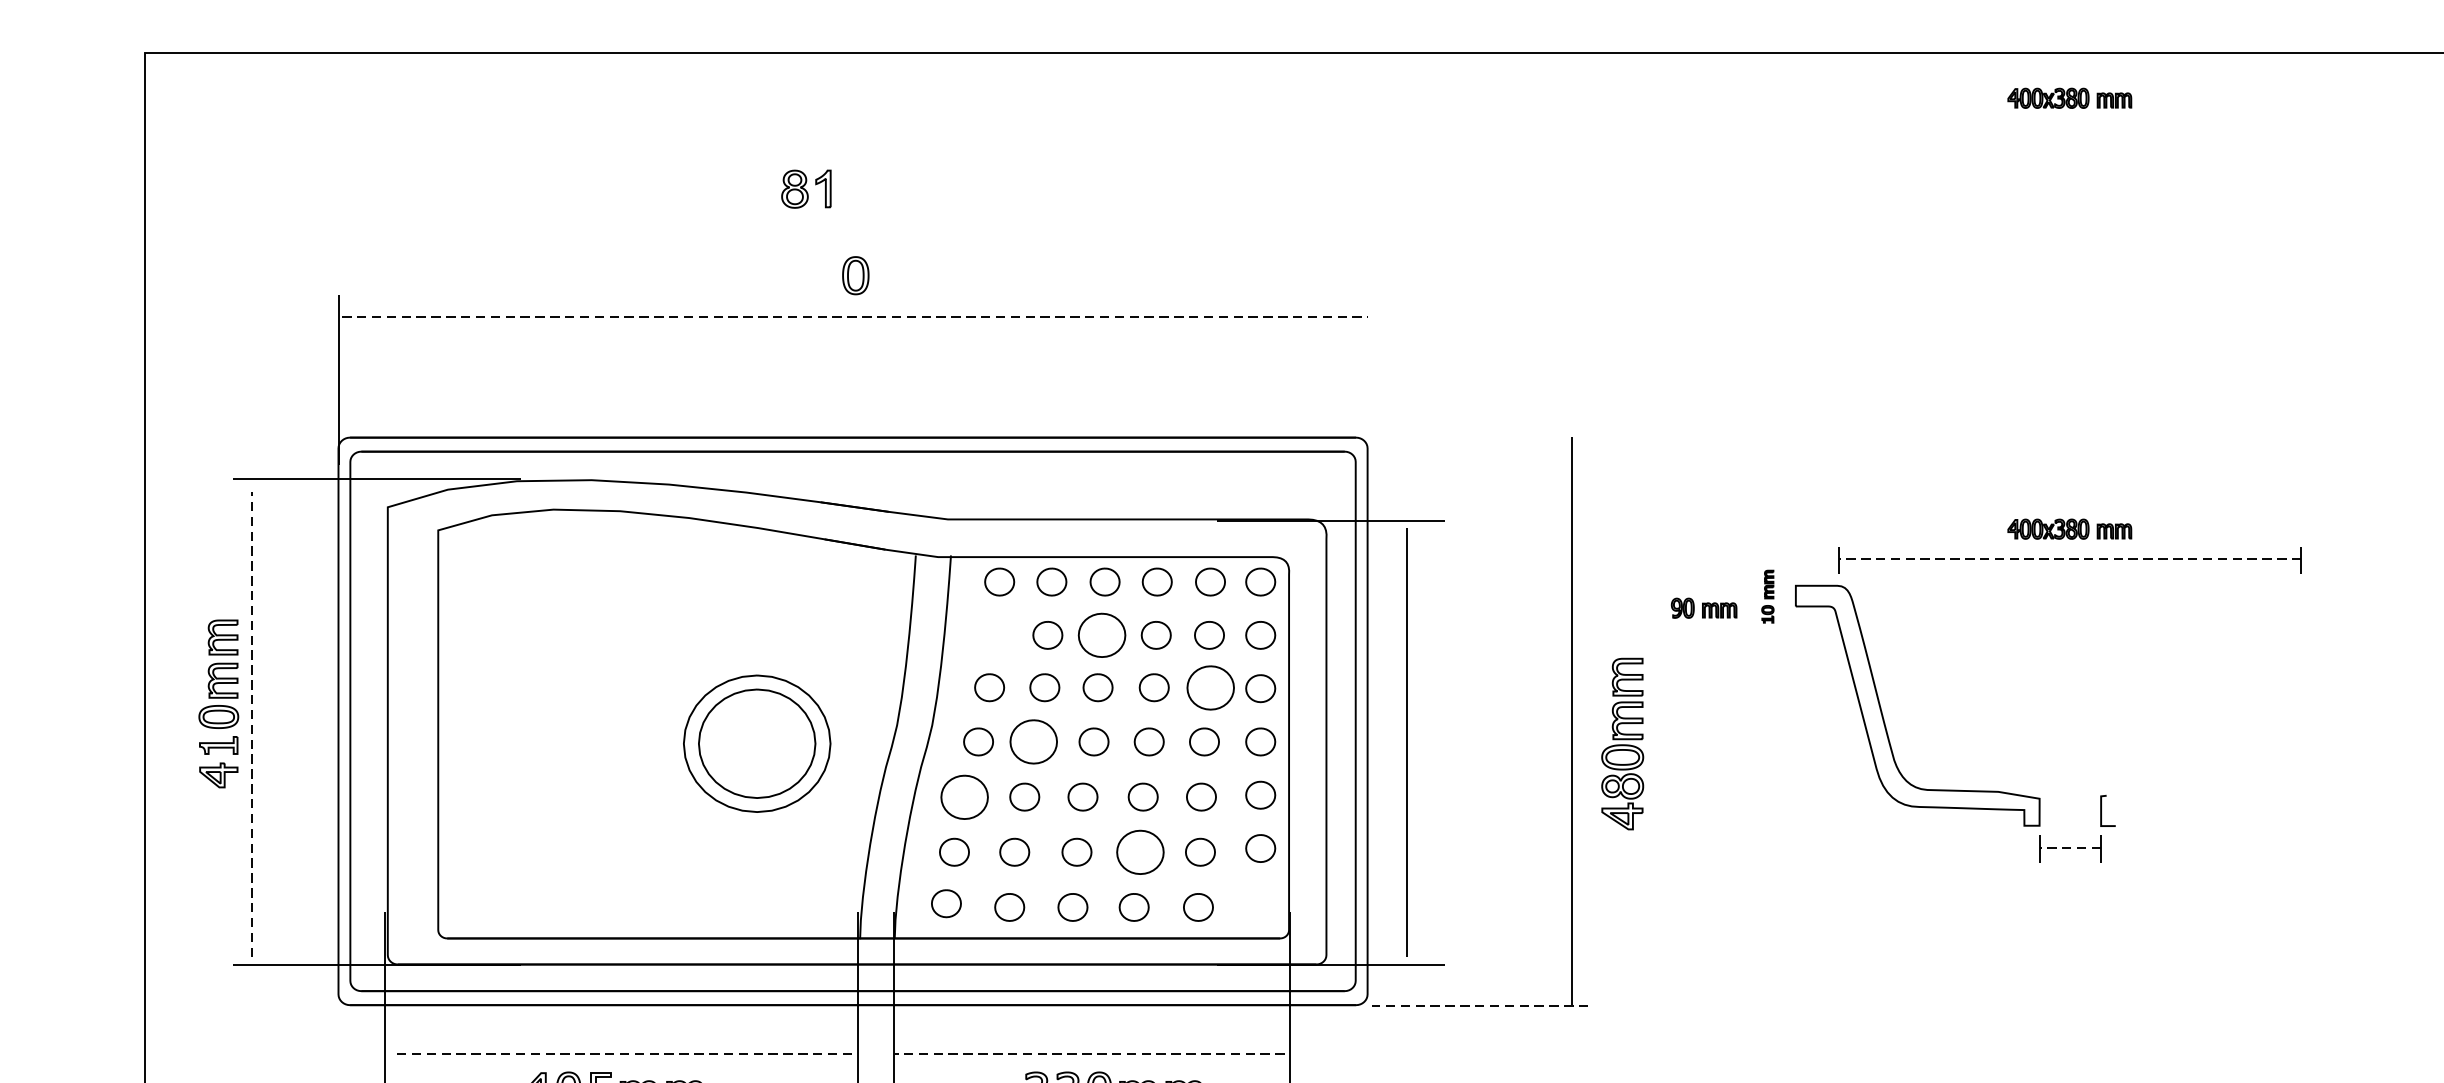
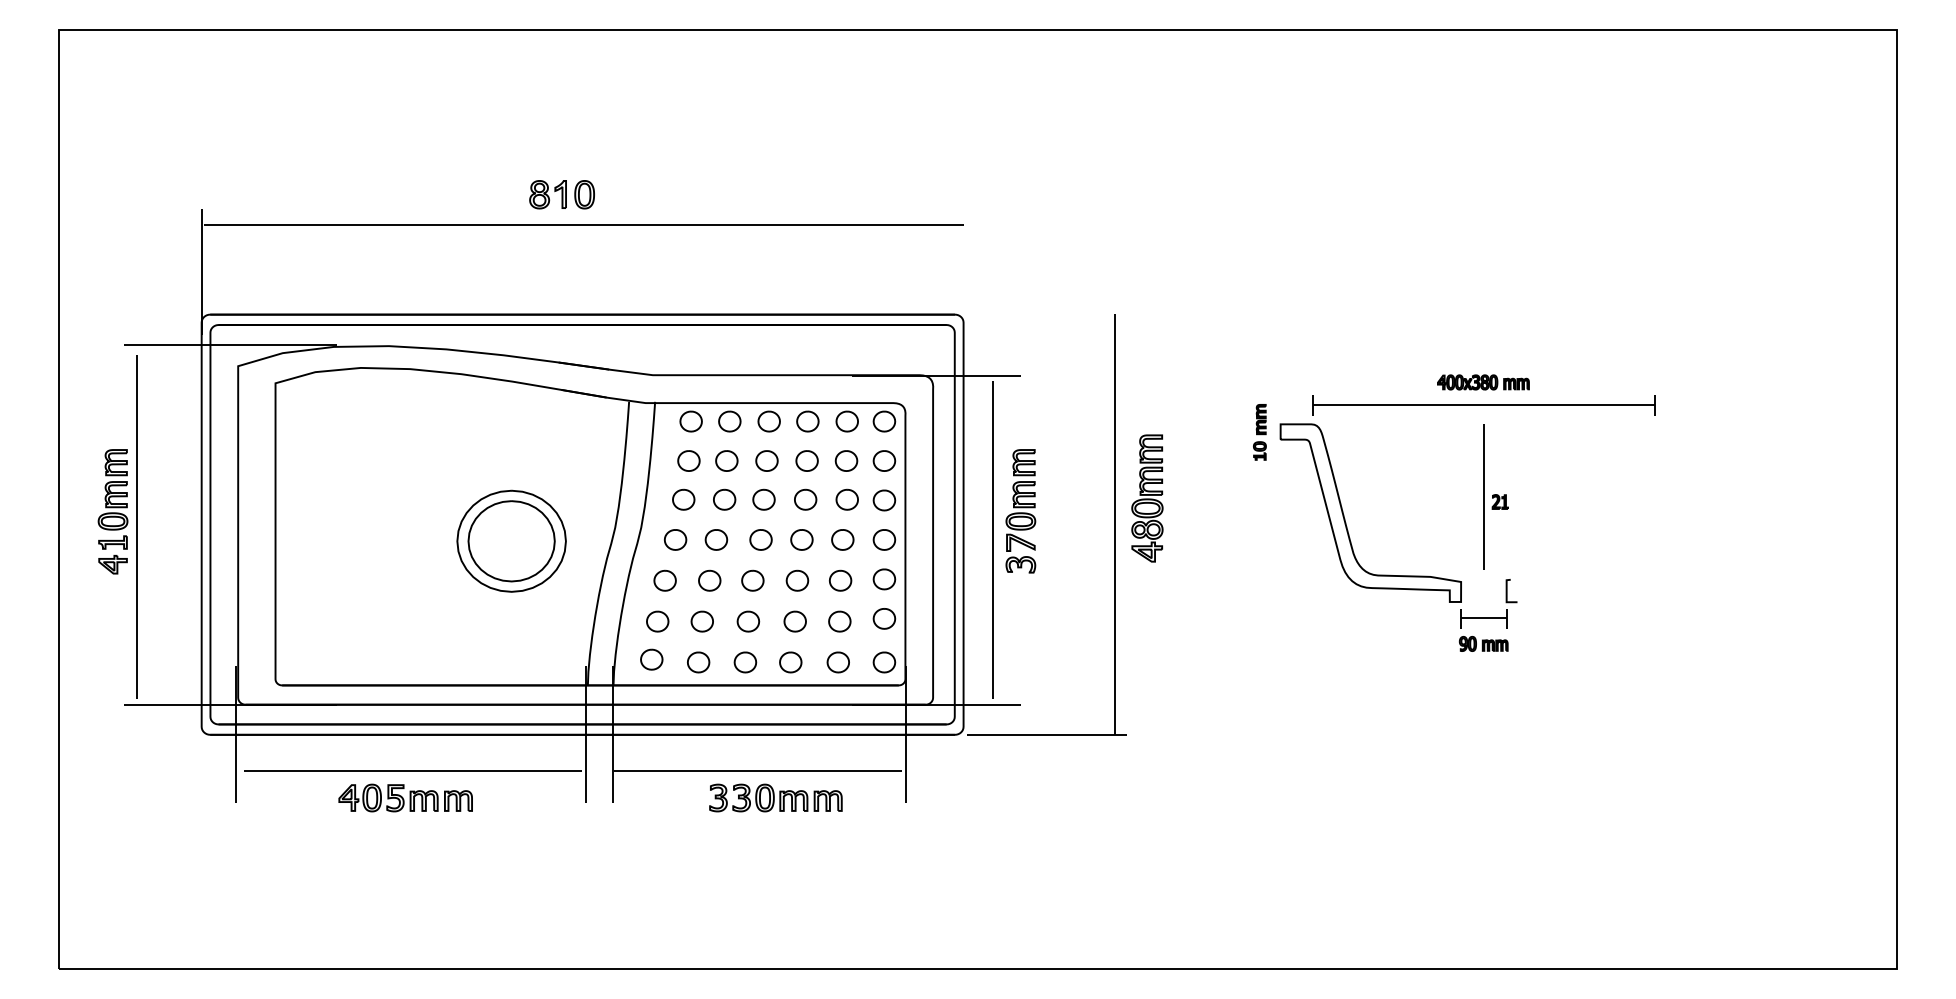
part: (2069, 98) -> (1483, 63), removed
part: (805, 188) -> (547, 194), moved
line: (854, 315) -> (583, 224), dashed -> solid
line: (2069, 559) -> (1483, 404), dashed -> solid
part: (1767, 596) -> (1259, 432), size x1.43
part: (1703, 607) -> (1483, 643), moved
part: (996, 634) -> (688, 460), added
part: (1101, 634) -> (766, 460), size x0.62
part: (2086, 683) -> (1495, 496), added
part: (1209, 687) -> (846, 499), size x0.62
part: (1444, 703) -> (1020, 511), added
line: (251, 723) -> (137, 526), dashed -> solid
part: (1033, 741) -> (716, 539), size x0.62
part: (1622, 744) -> (1147, 498), moved
part: (963, 796) -> (664, 580), size x0.62
line: (2069, 848) -> (1483, 618), dashed -> solid
part: (1139, 852) -> (794, 621), size x0.62
part: (1260, 907) -> (884, 662), added
line: (1479, 1006) -> (1046, 735), dashed -> solid
line: (624, 1053) -> (413, 770), dashed -> solid
line: (1089, 1053) -> (757, 770), dashed -> solid

